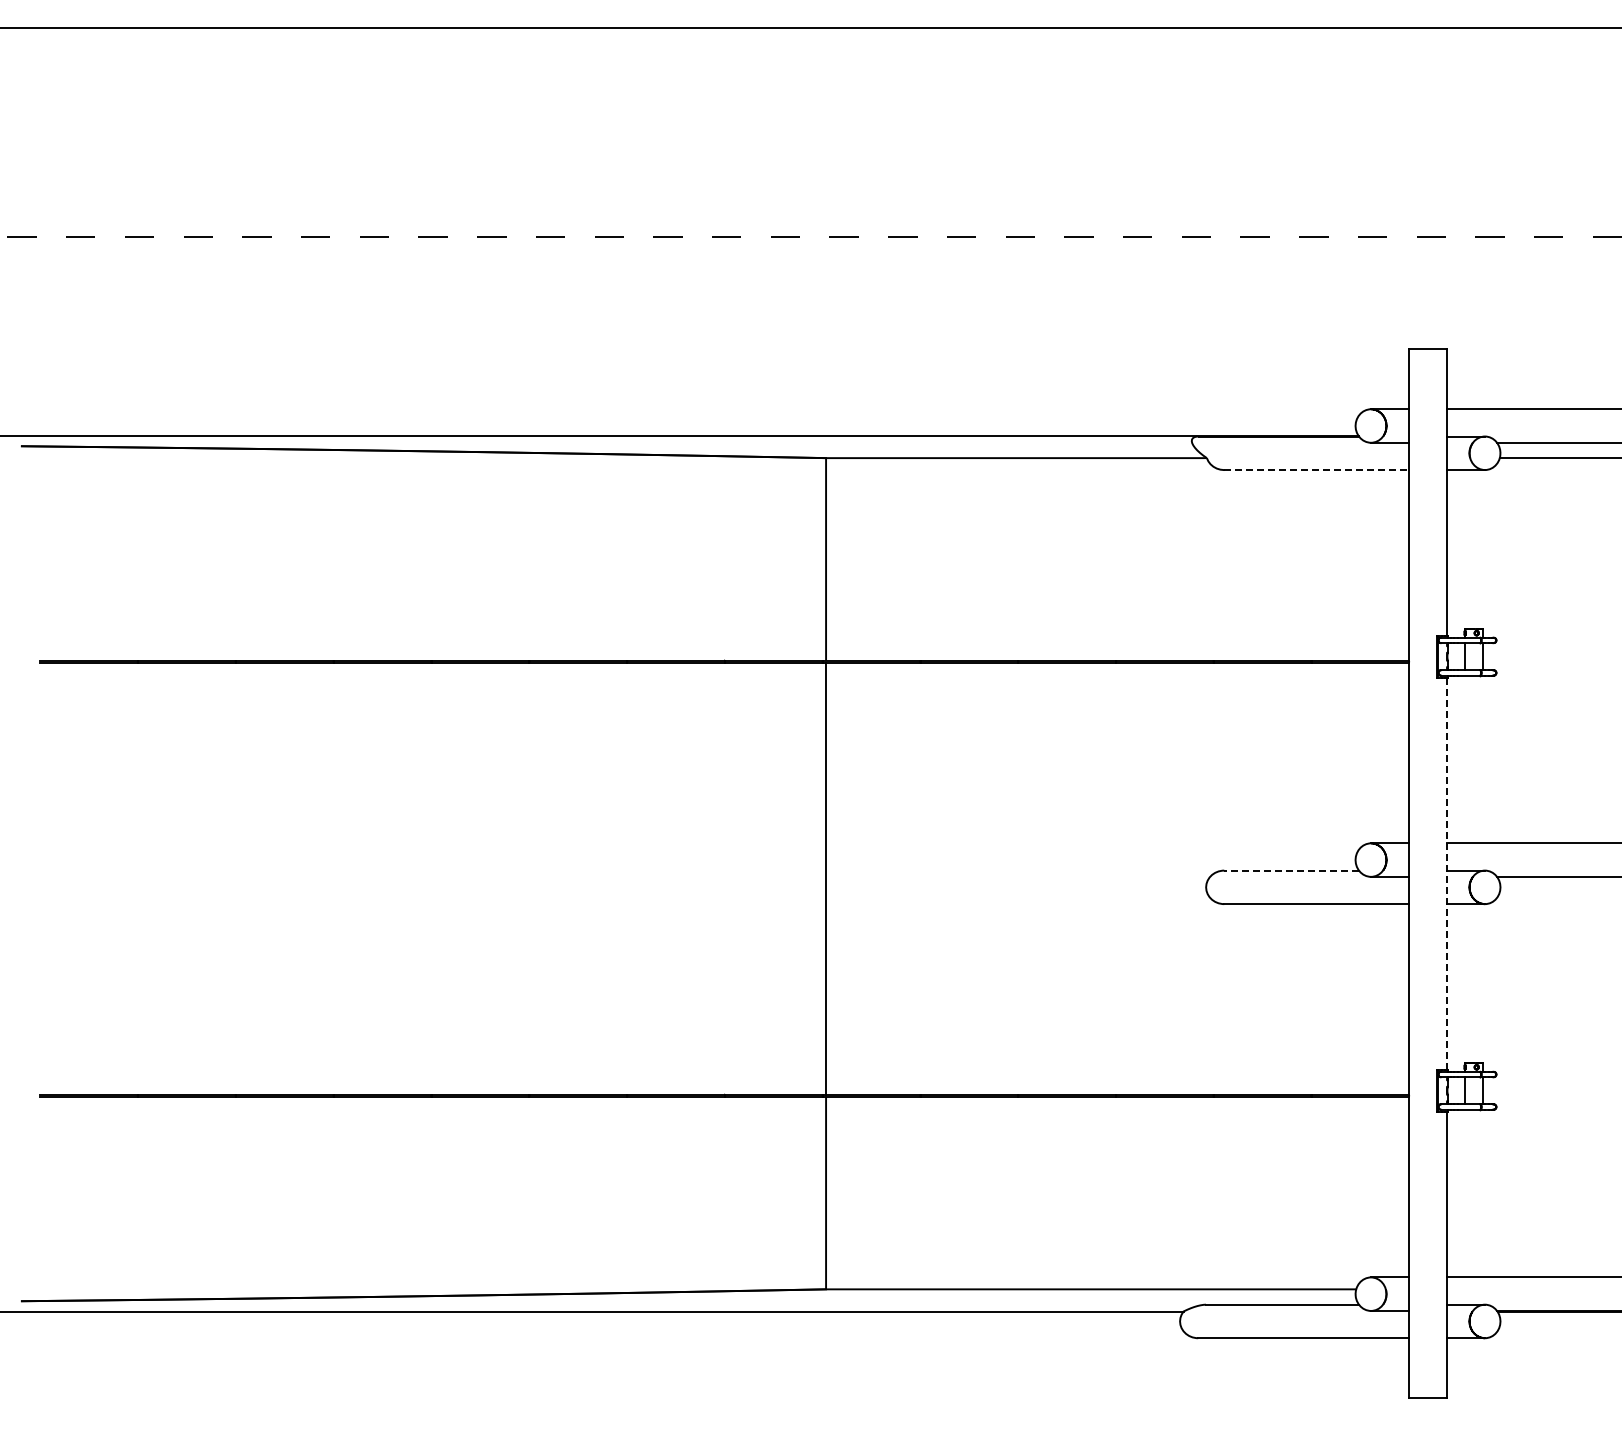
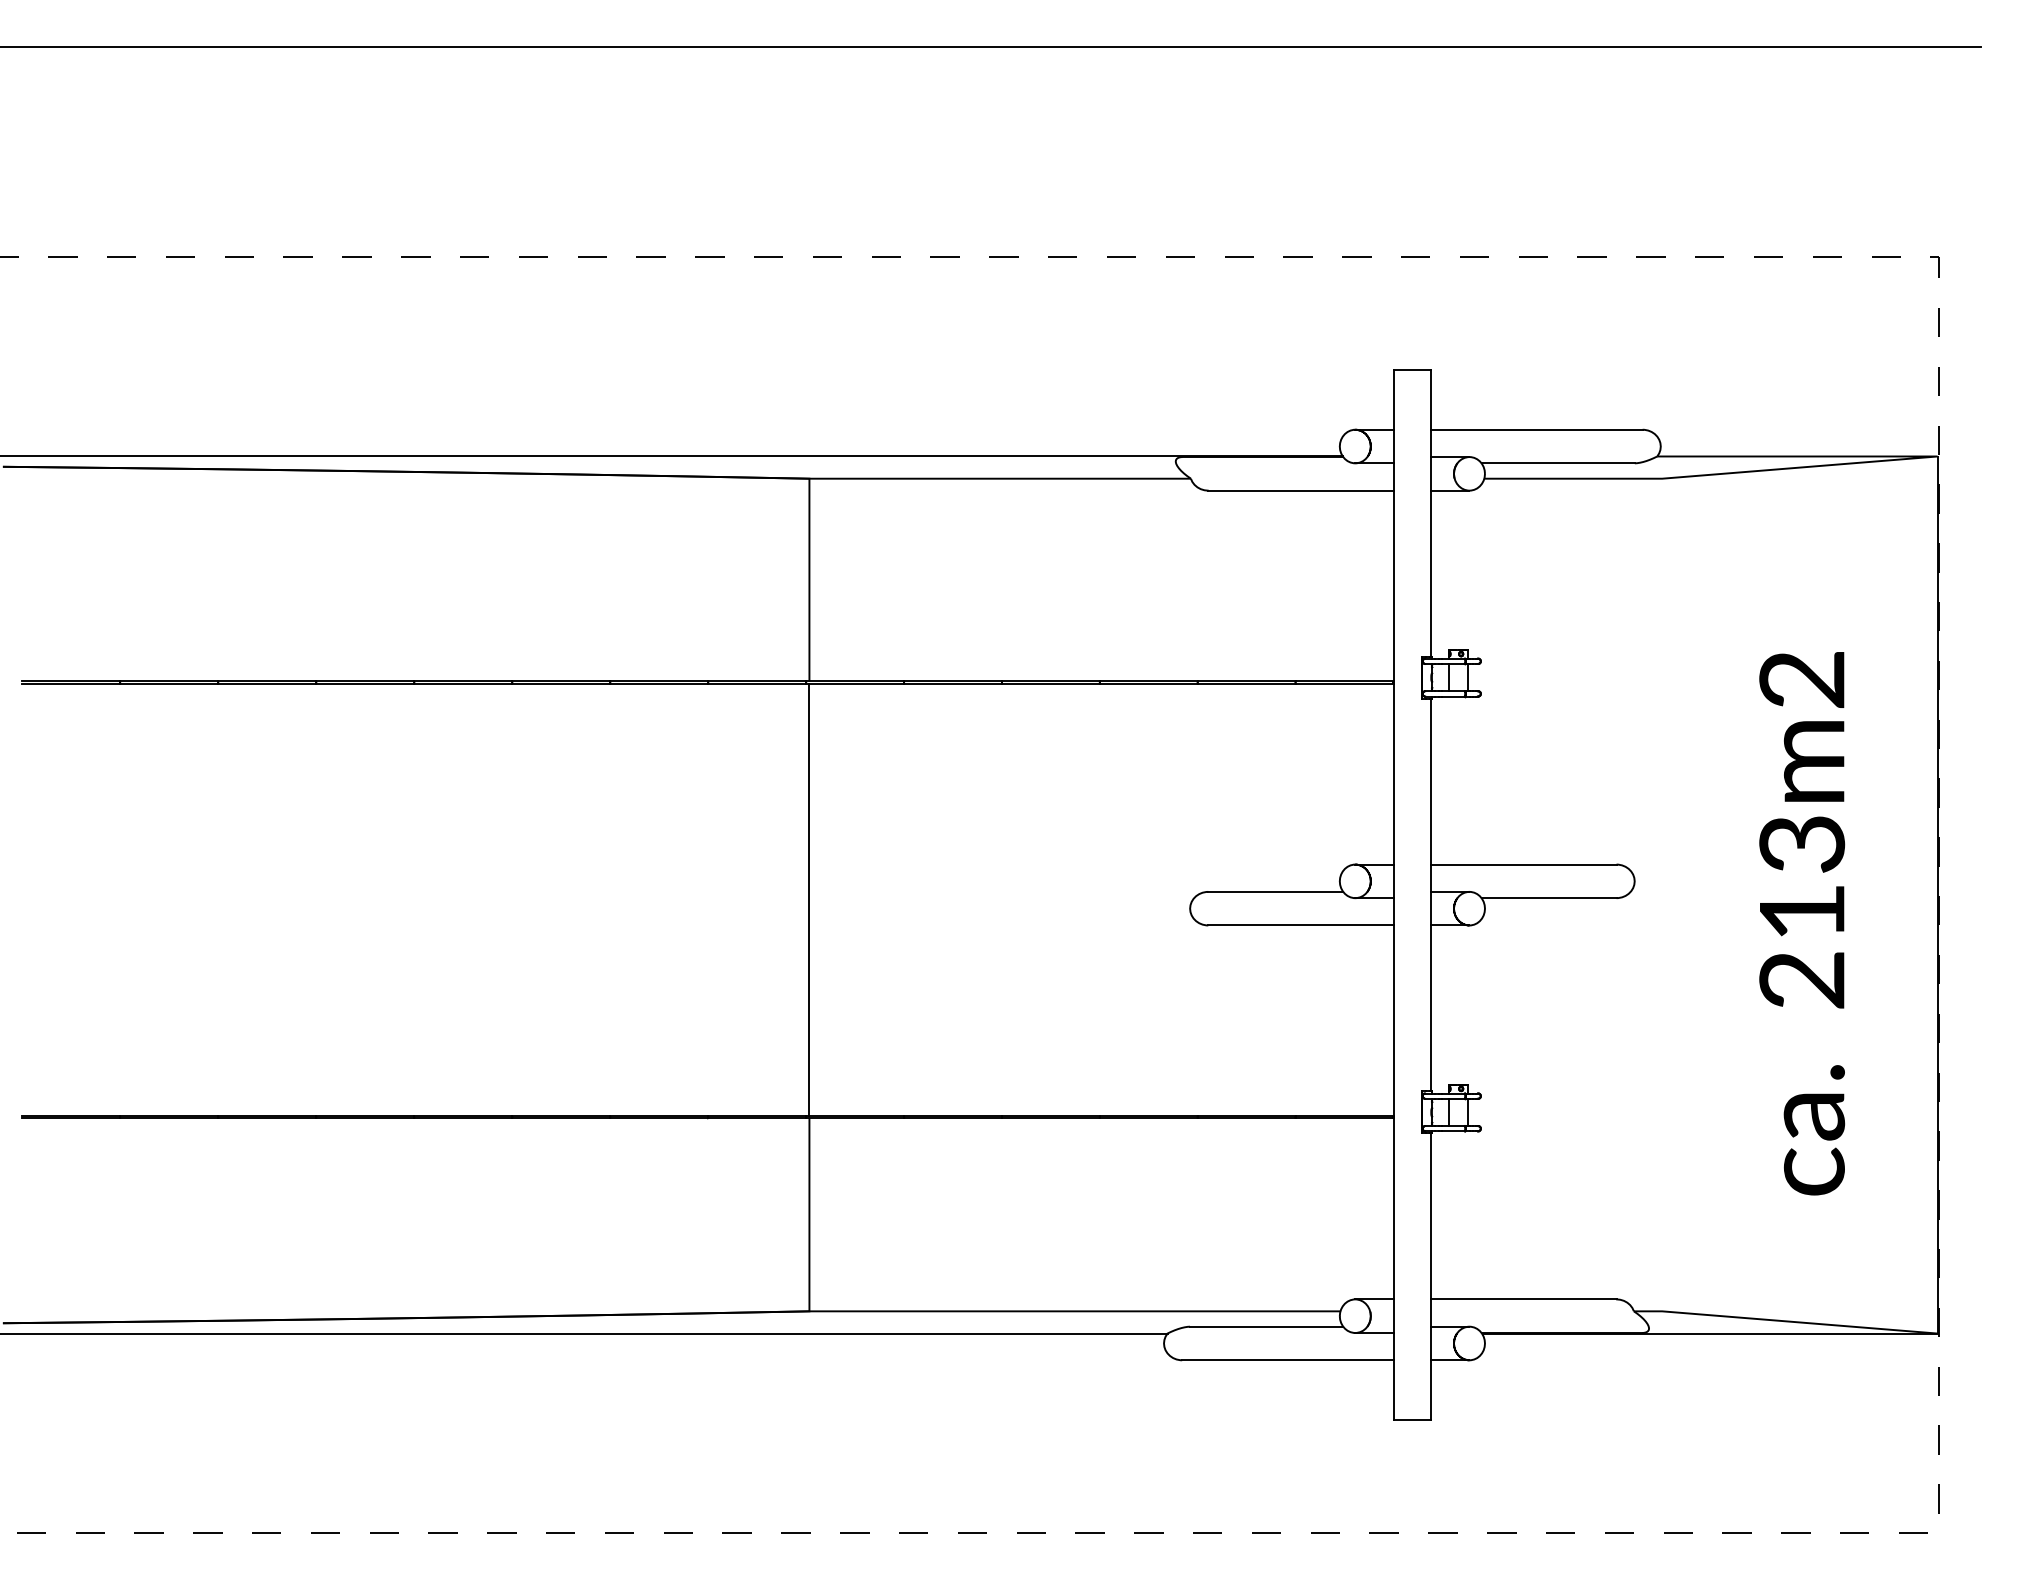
line: (1316, 469) -> (1300, 490), dashed -> solid
line: (1291, 870) -> (1275, 891), dashed -> solid
line: (1447, 873) -> (1431, 894), dashed -> solid

